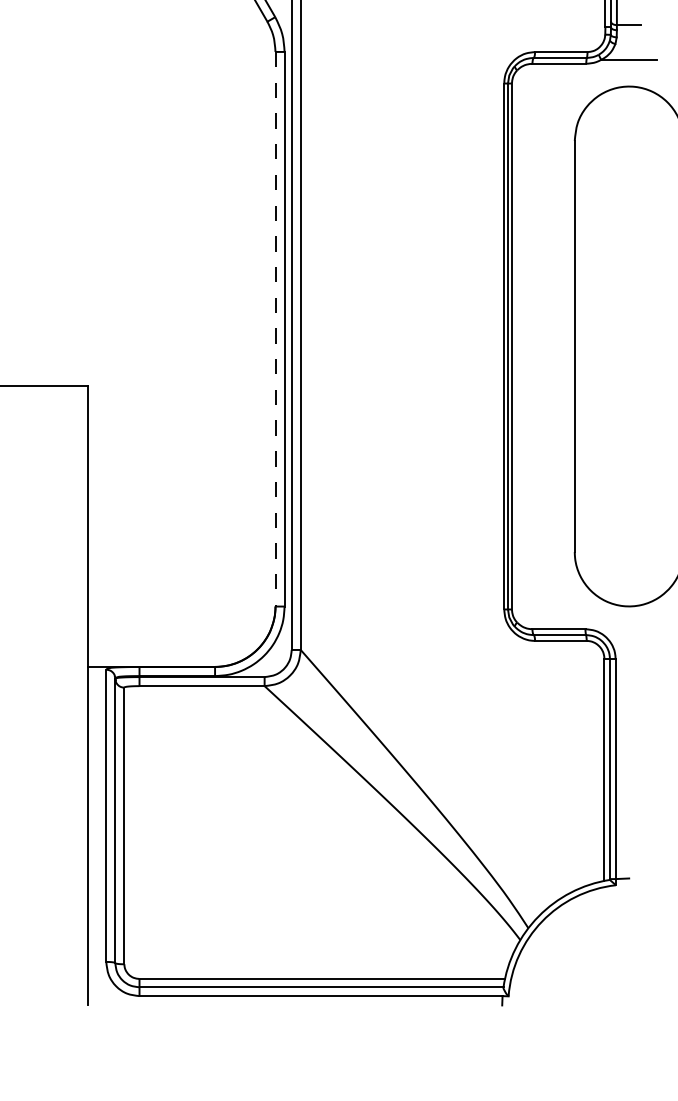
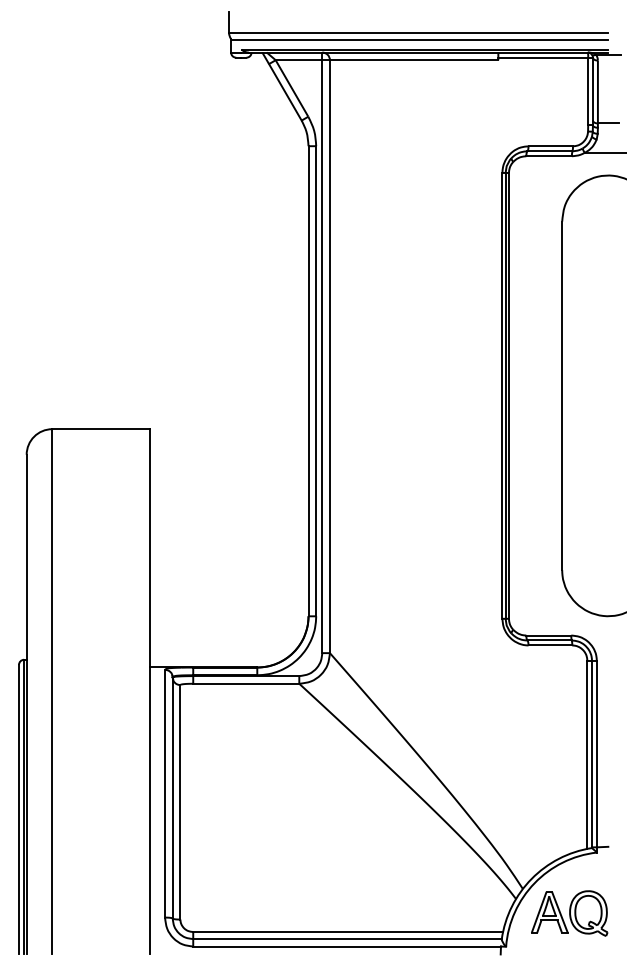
line: (275, 329) -> (308, 381), dashed -> solid
part: (583, 957) -> (569, 913), added

